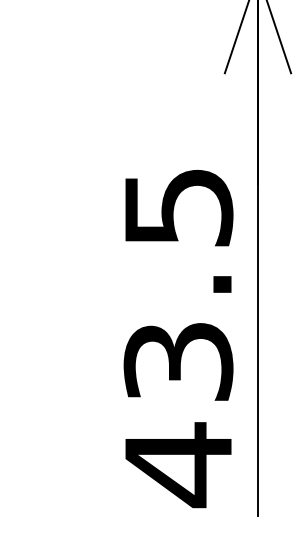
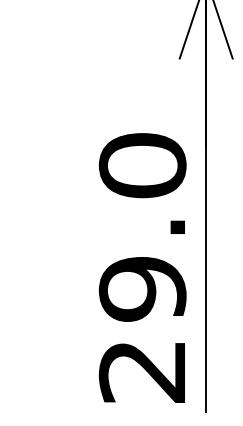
text: (178, 337) -> (142, 269), 43.5 -> 29.0

